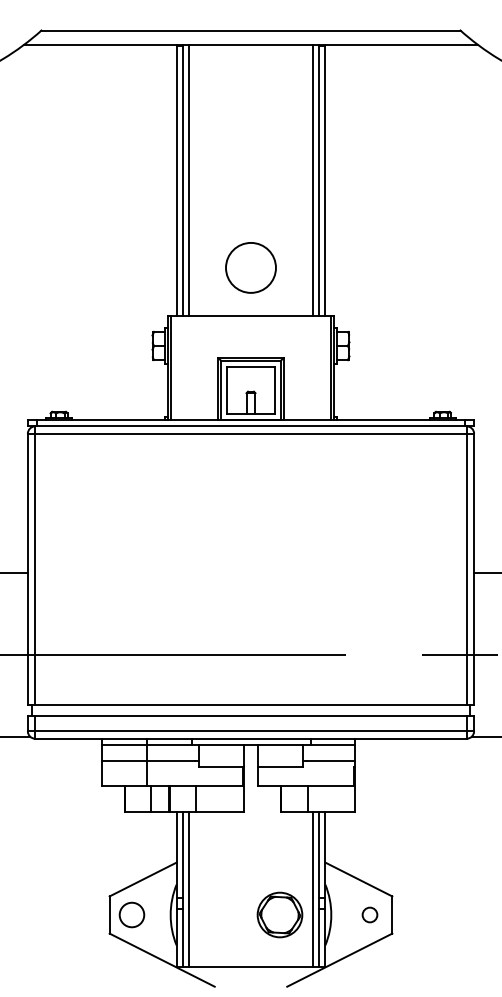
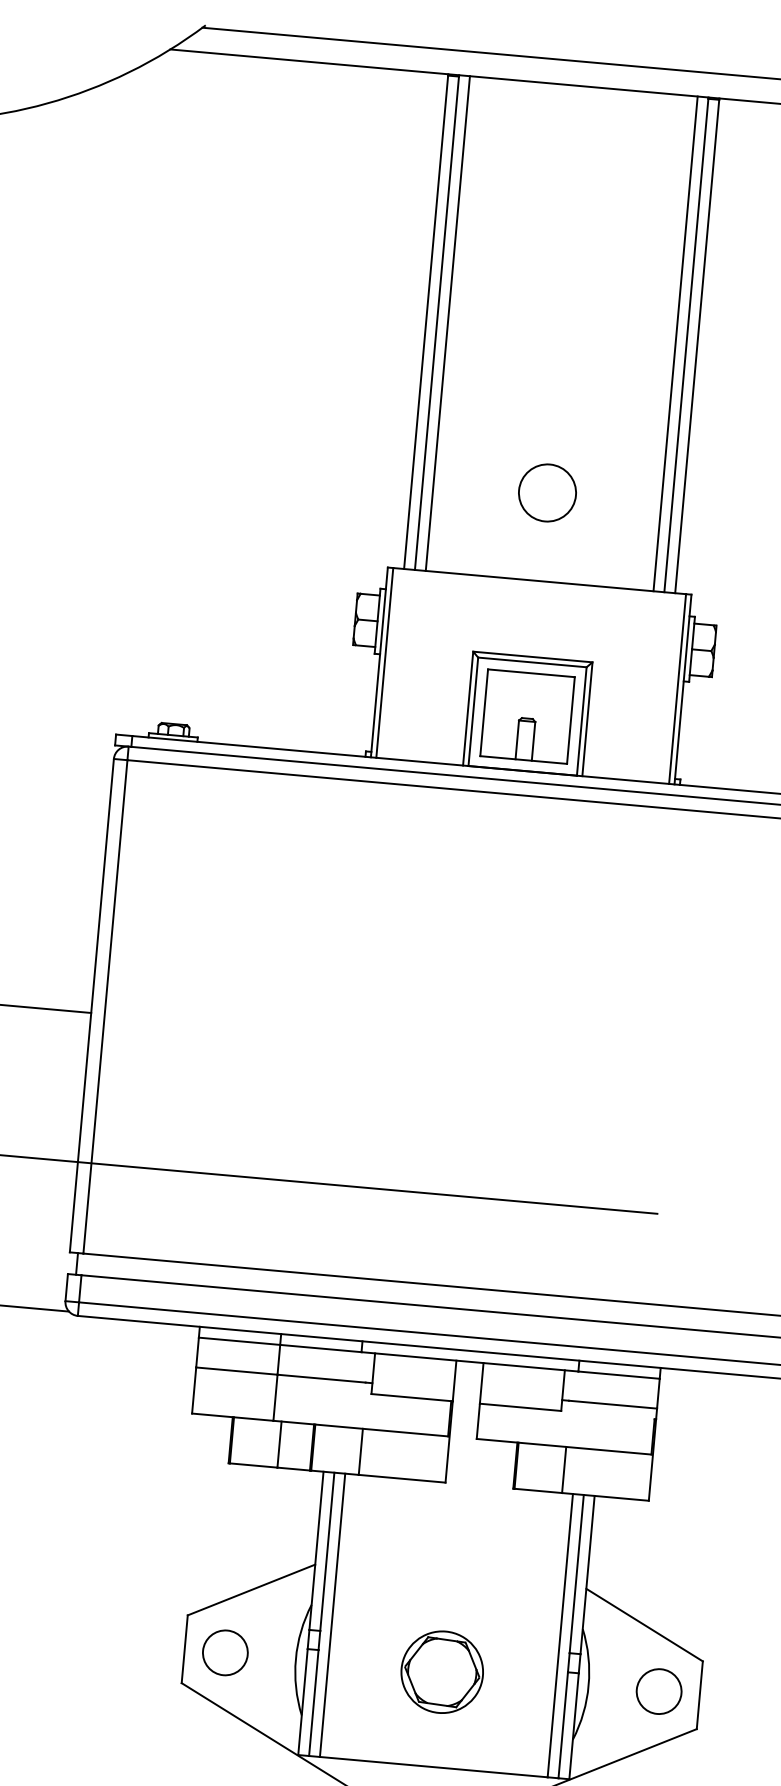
circle: (250, 267) -> (546, 492), size x0.62
part: (279, 914) -> (441, 1671), moved
circle: (369, 914) -> (658, 1690), size x1.67

